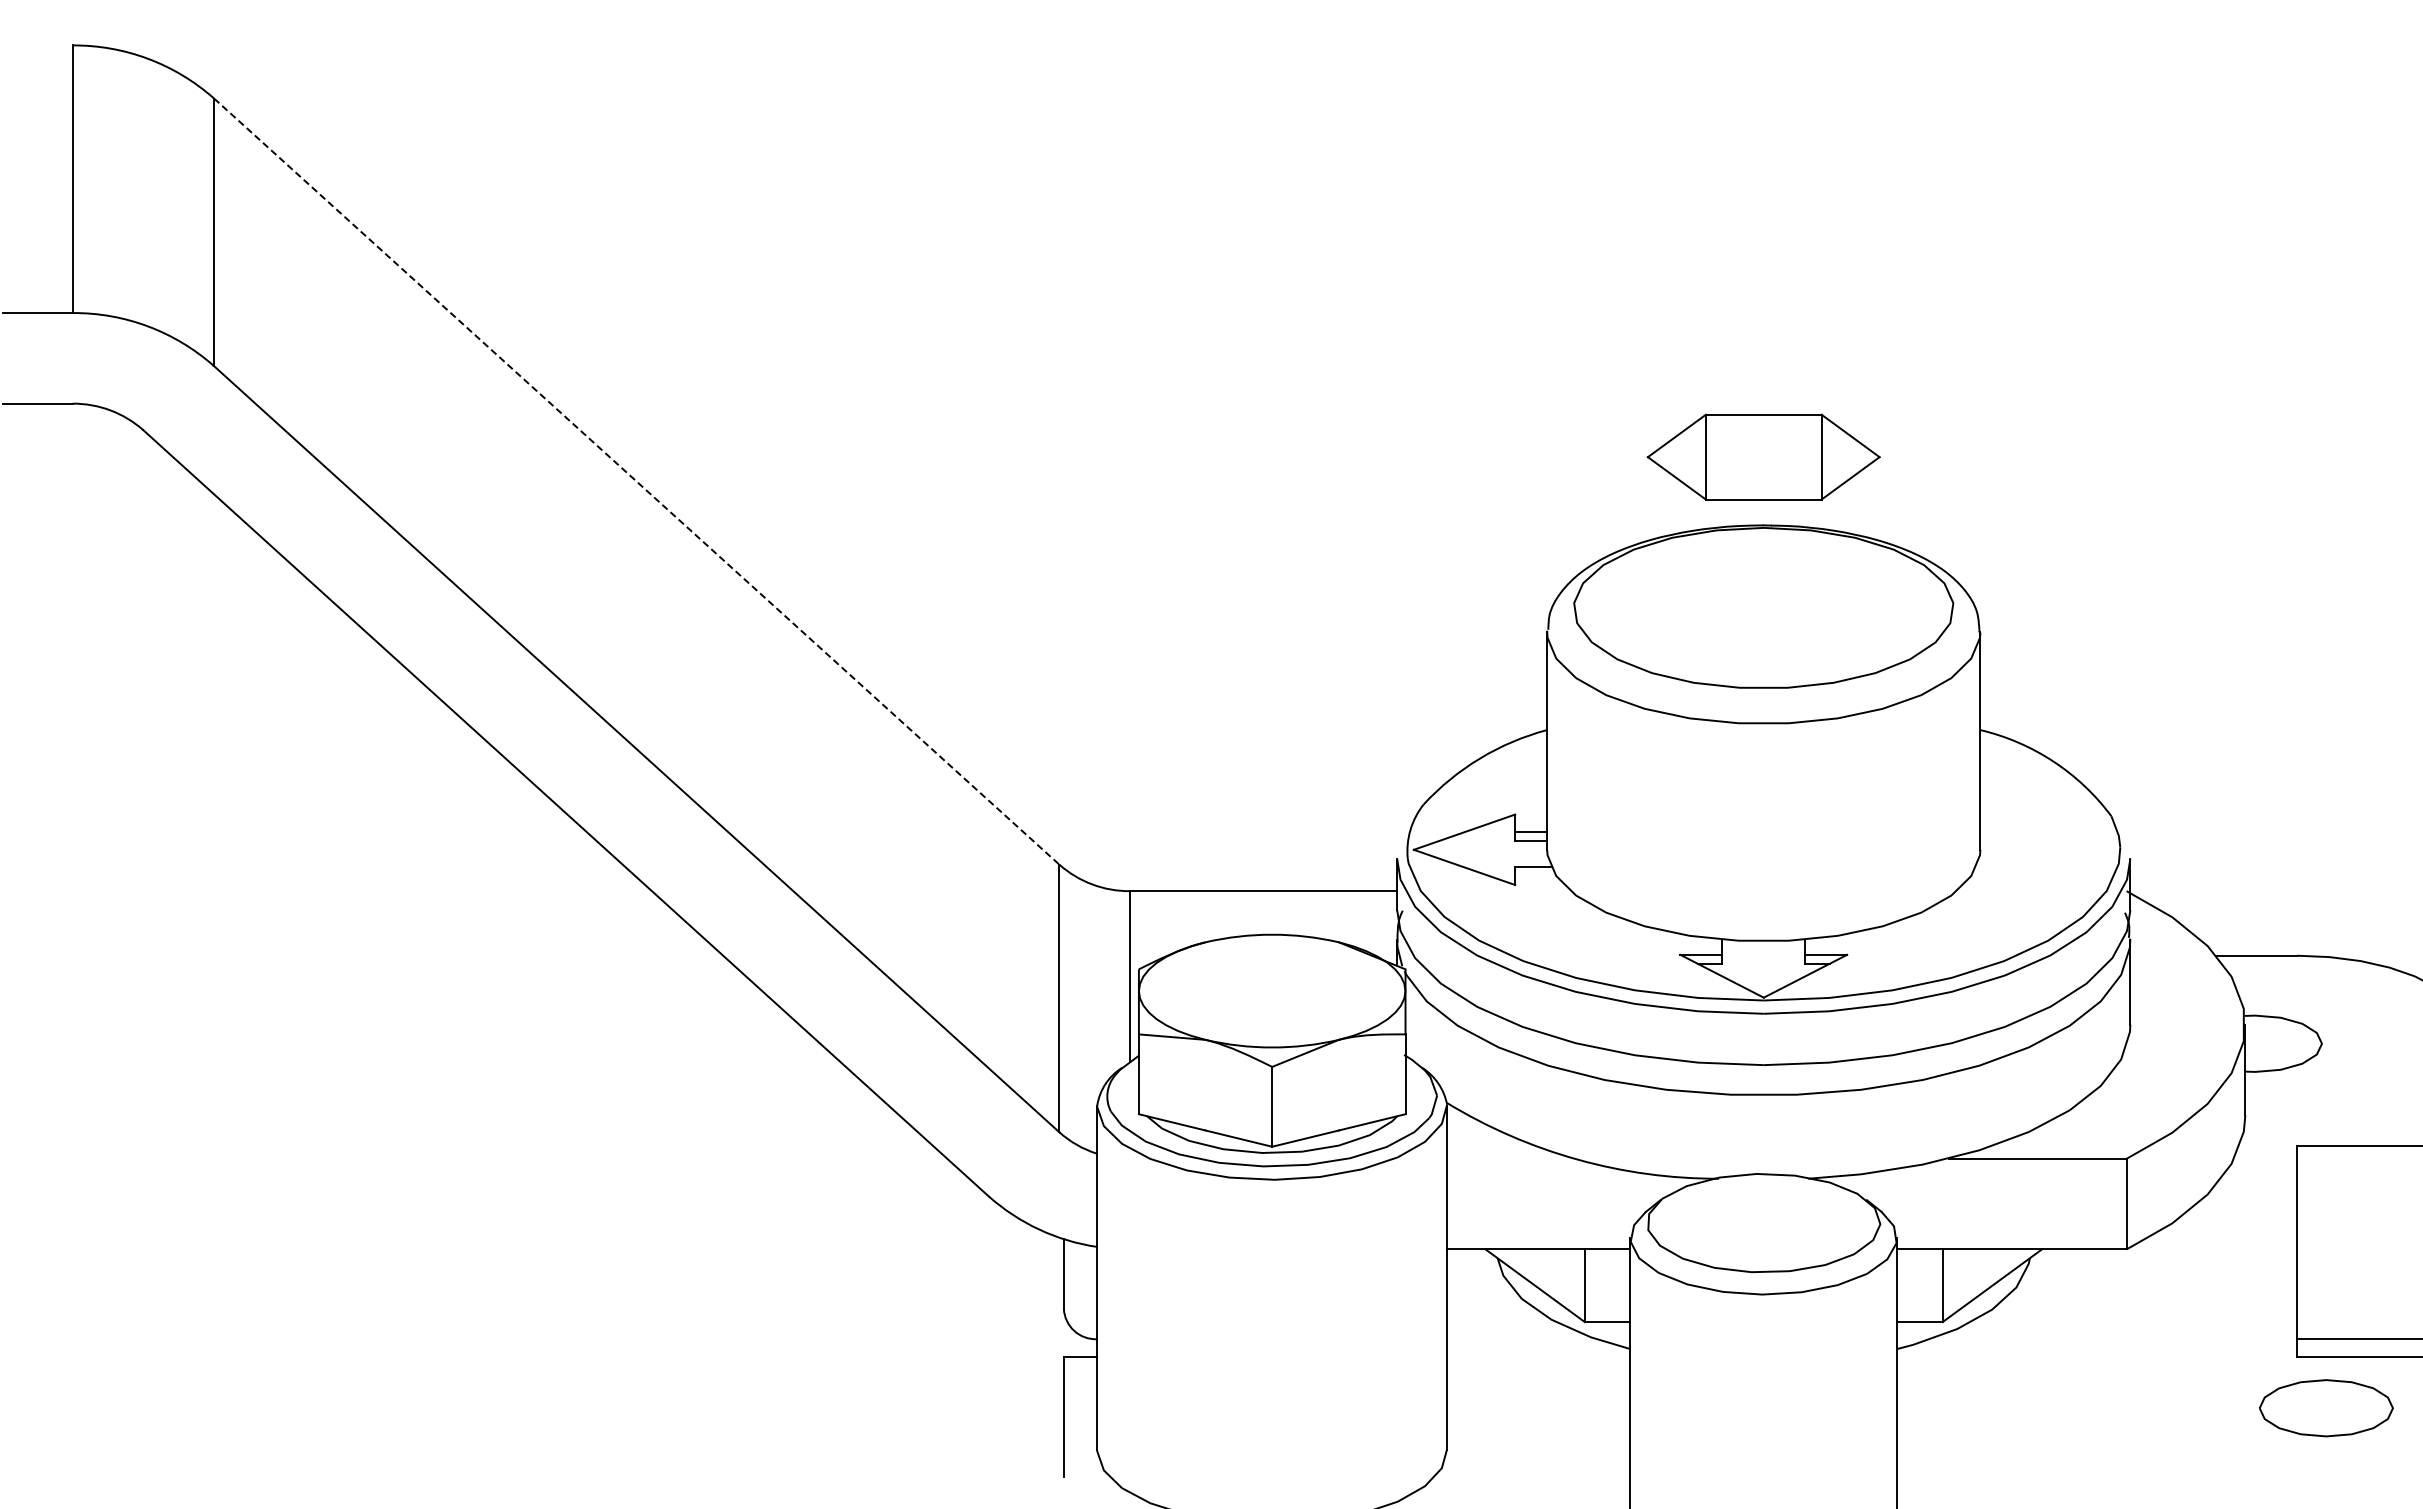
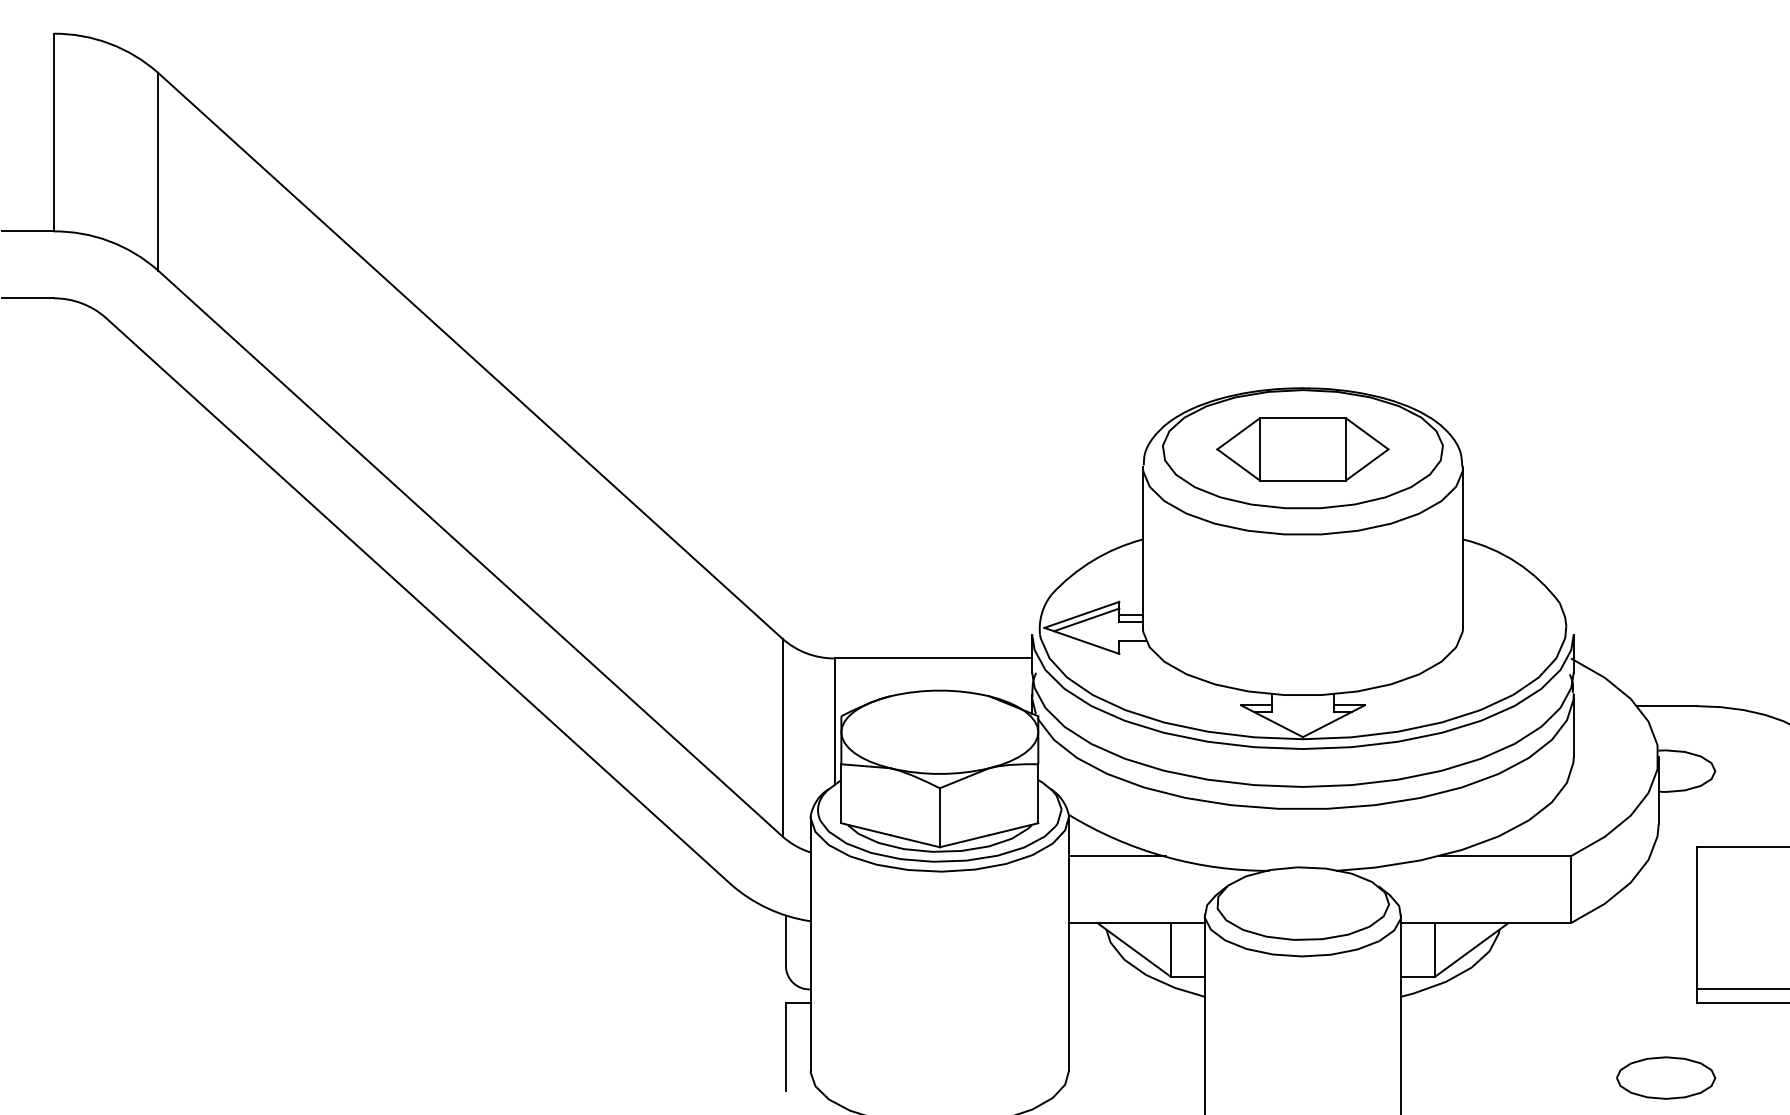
part: (1763, 456) -> (1302, 448), moved
line: (637, 481) -> (470, 355), dashed -> solid
line: (1470, 838) -> (1086, 619), added
line: (1512, 1158) -> (1117, 855), added
part: (2326, 1408) -> (1666, 1078), moved

